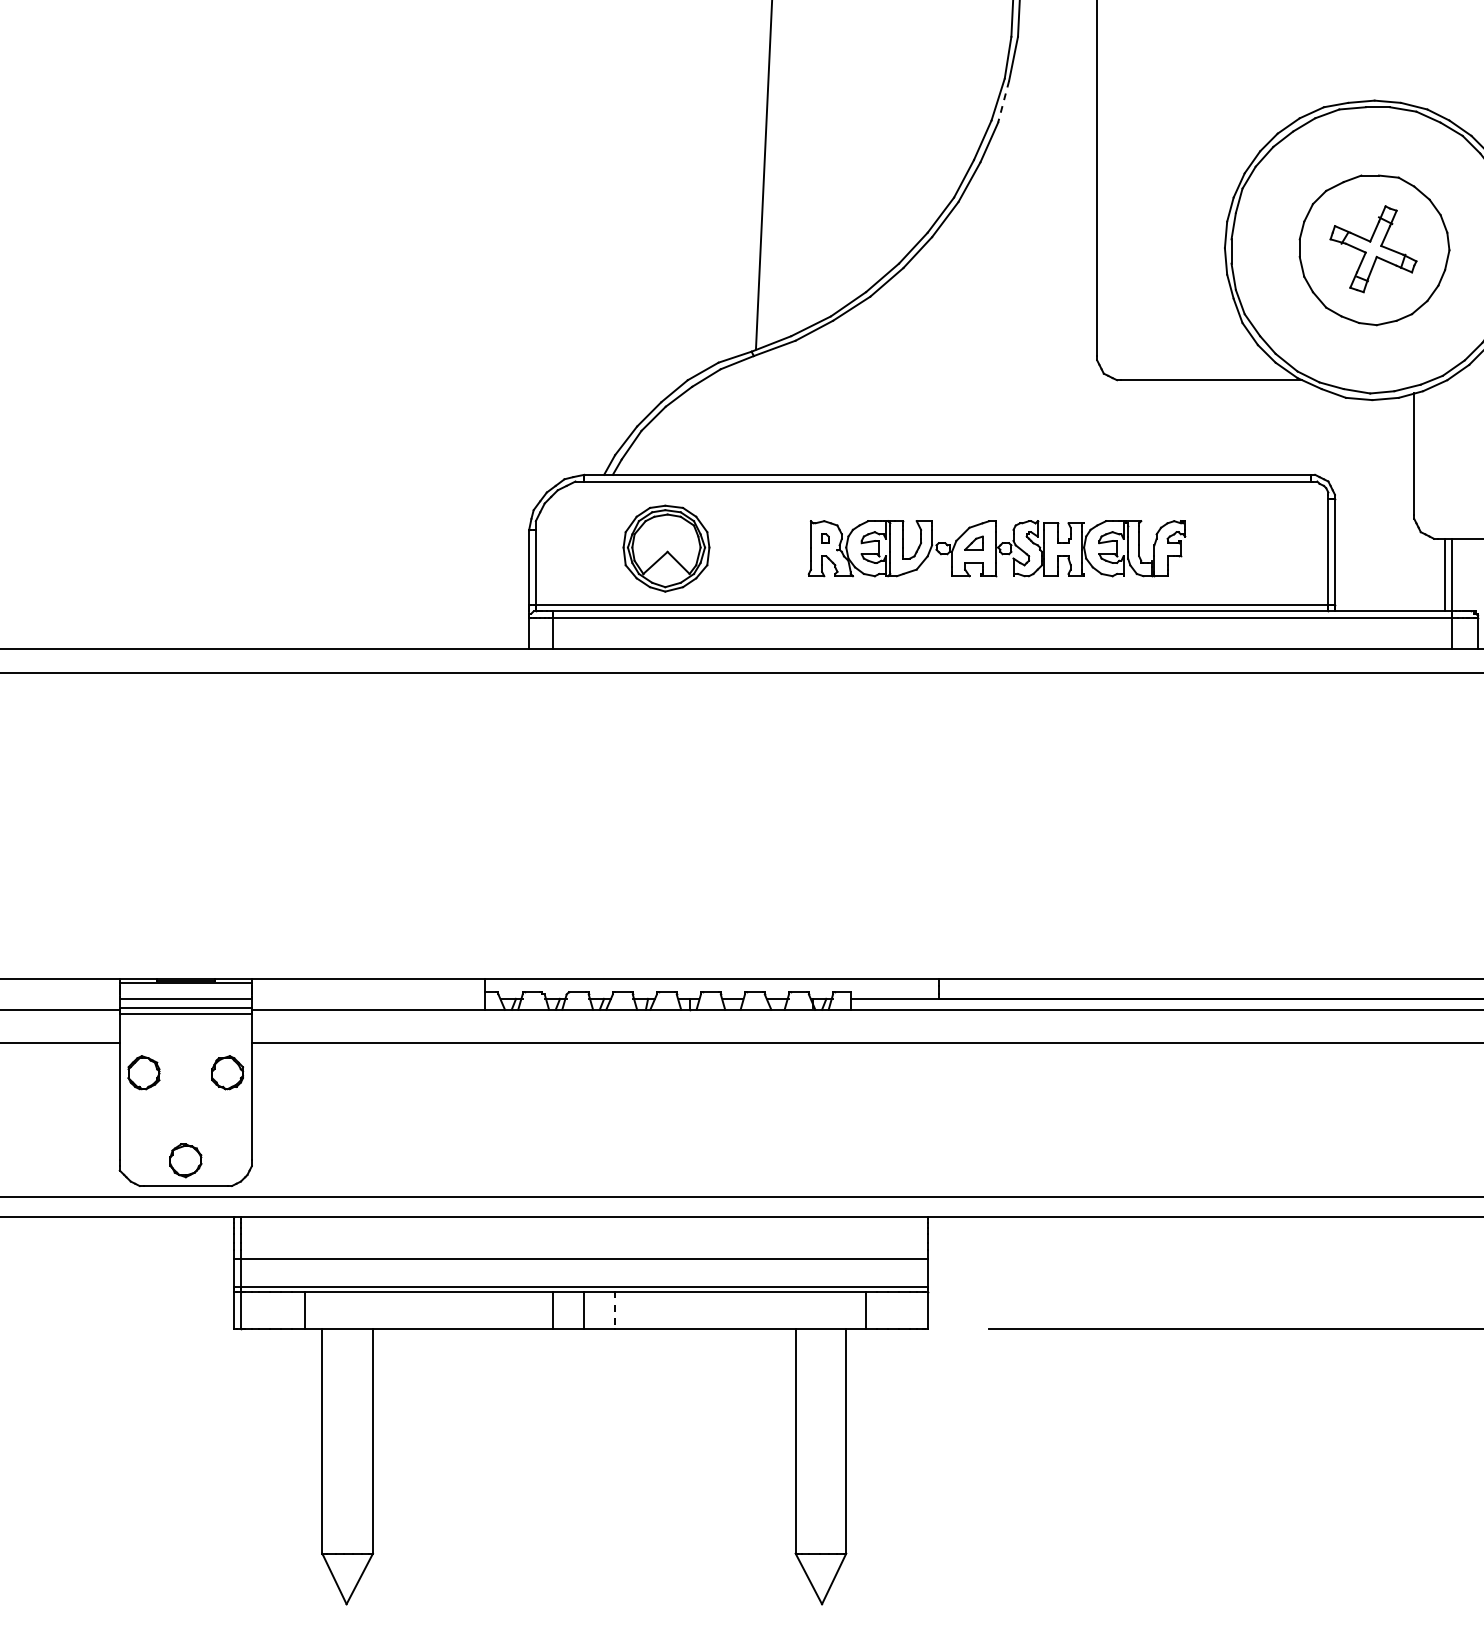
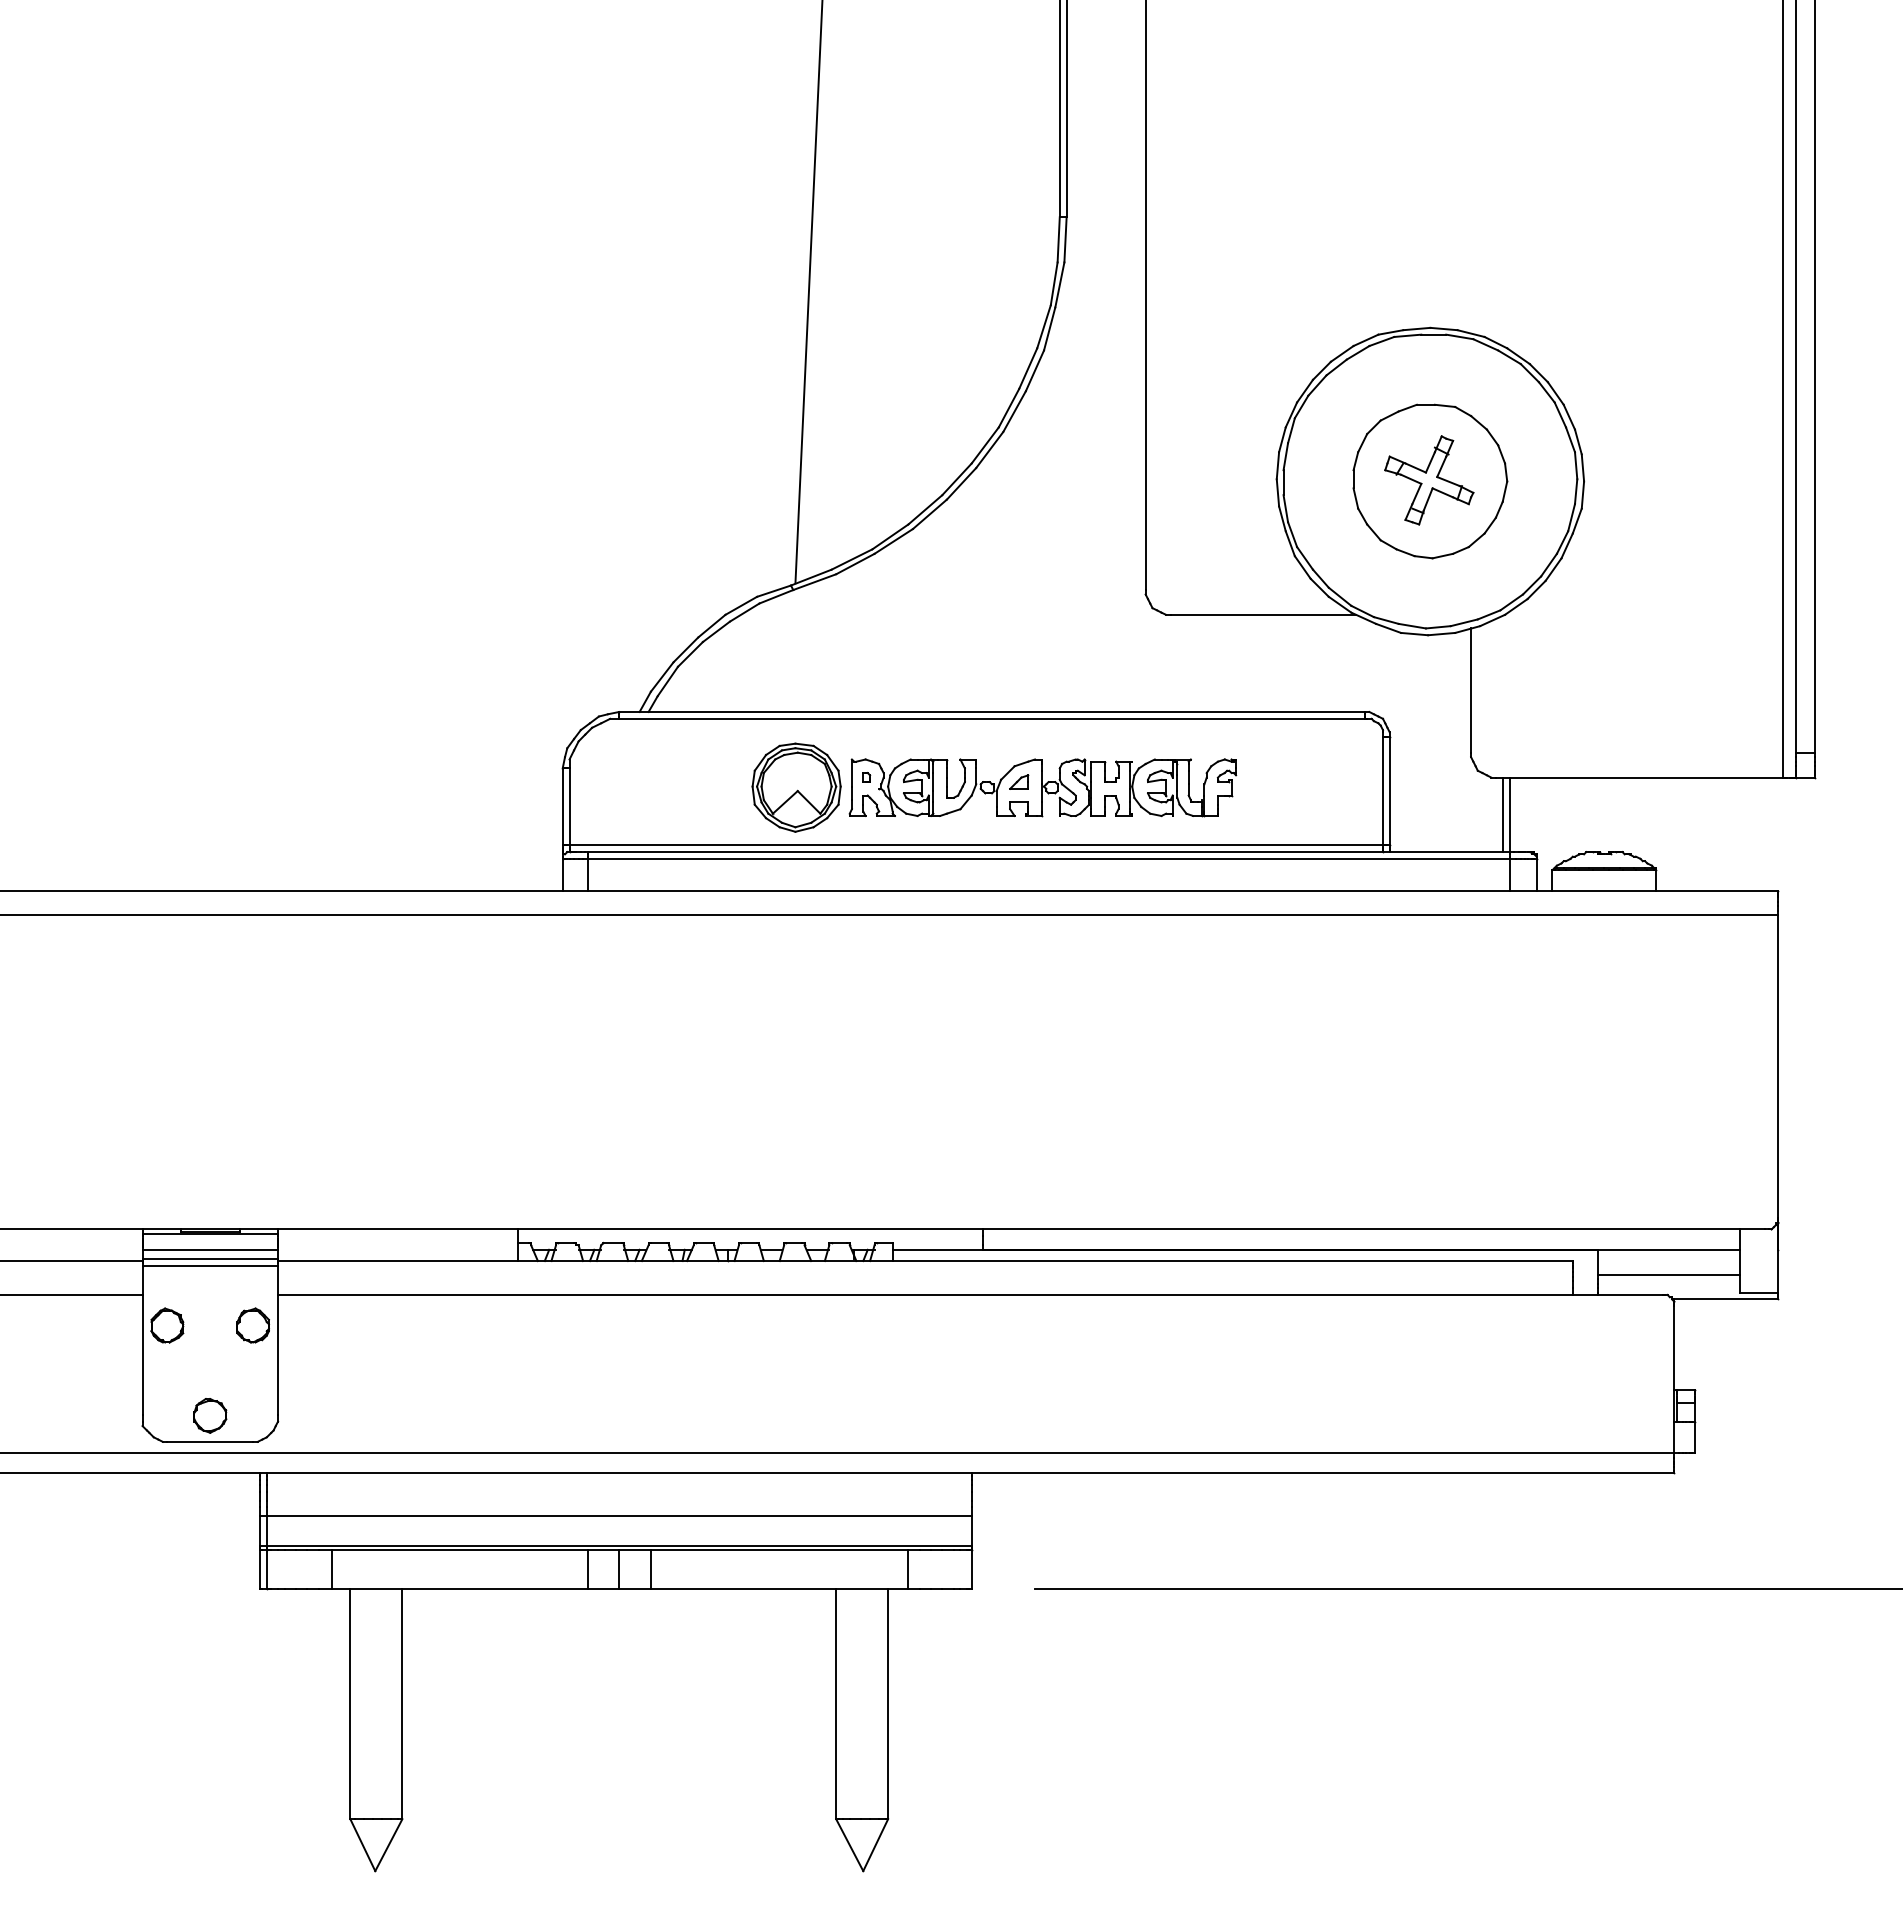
line: (1003, 102) -> (1049, 329), dashed -> solid
part: (666, 548) -> (796, 787), moved
line: (614, 1311) -> (650, 1570), dashed -> solid

